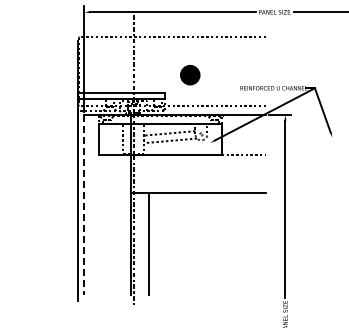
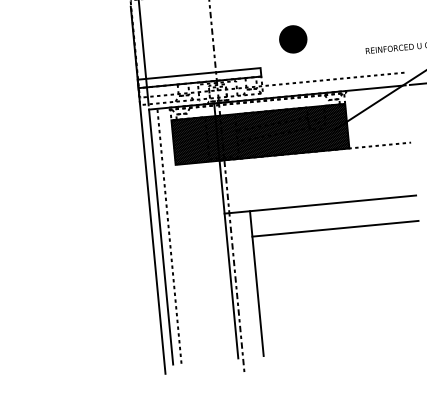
hatch: (160, 139) -> (259, 134), added
line: (90, 204) -> (169, 235), added
line: (84, 205) -> (161, 237), dashed -> solid
line: (207, 210) -> (335, 228), added

